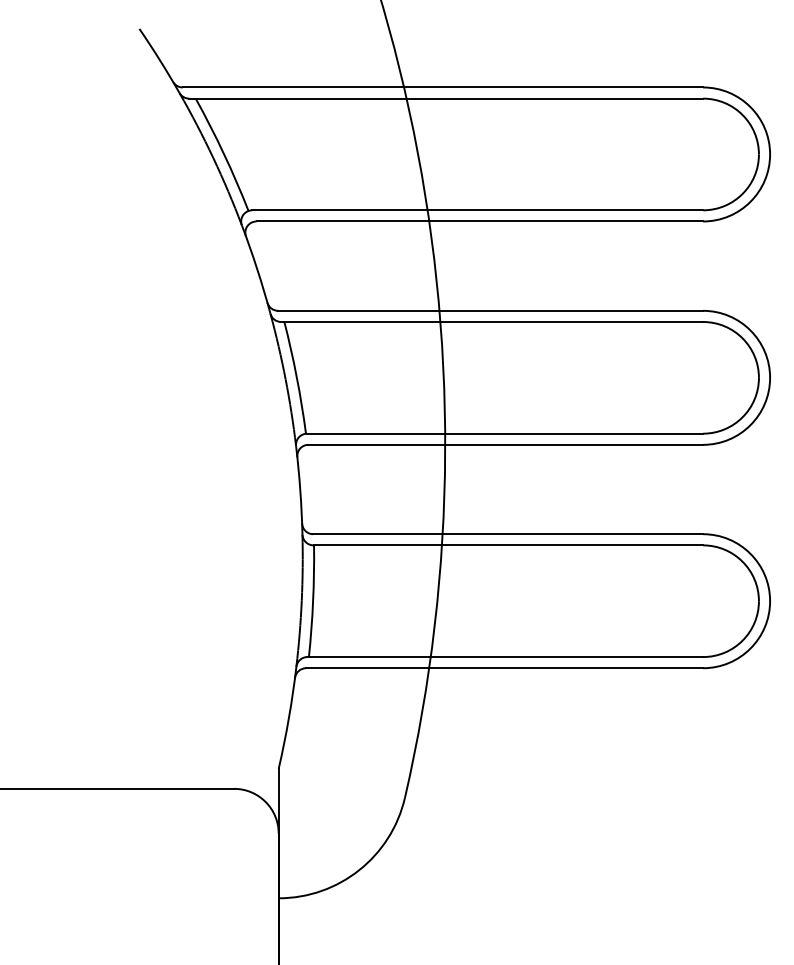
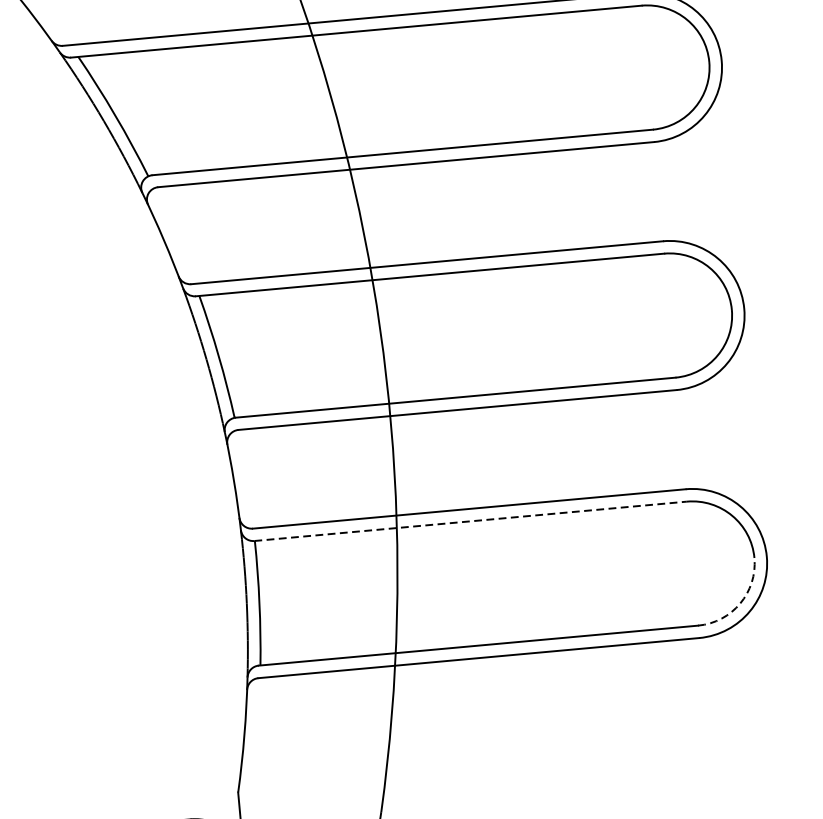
line: (508, 545) -> (470, 521), solid -> dashed
arc: (742, 640) -> (740, 603), solid -> dashed

